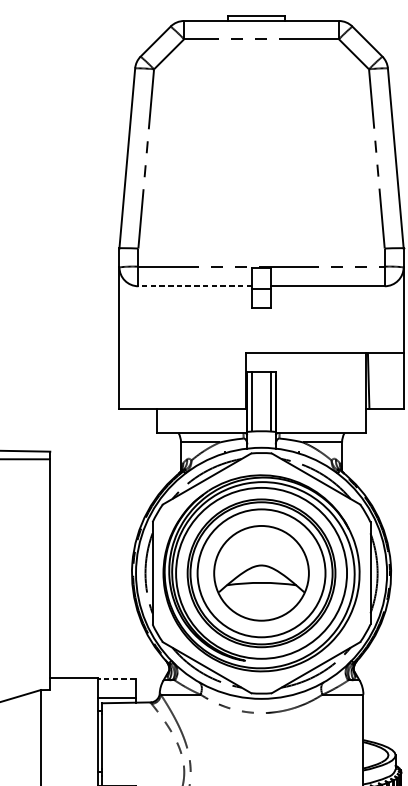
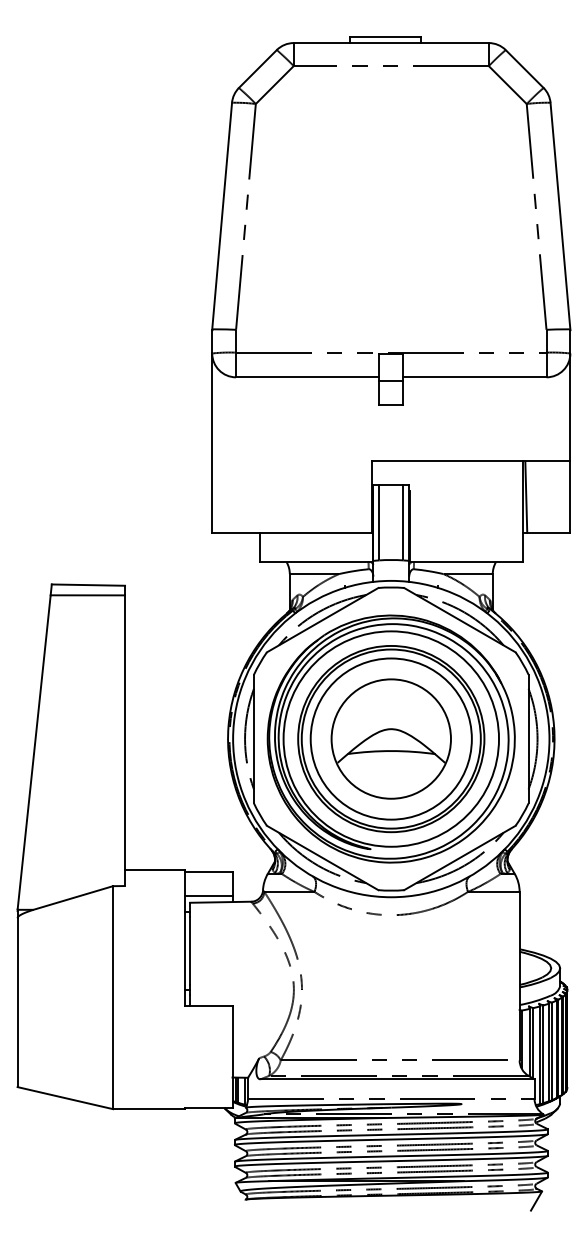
line: (195, 286) -> (307, 377), dashed -> solid
line: (116, 678) -> (208, 871), dashed -> solid

